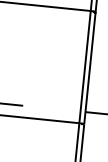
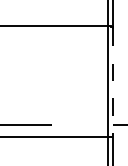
line: (90, 69) -> (113, 83), solid -> dashed

